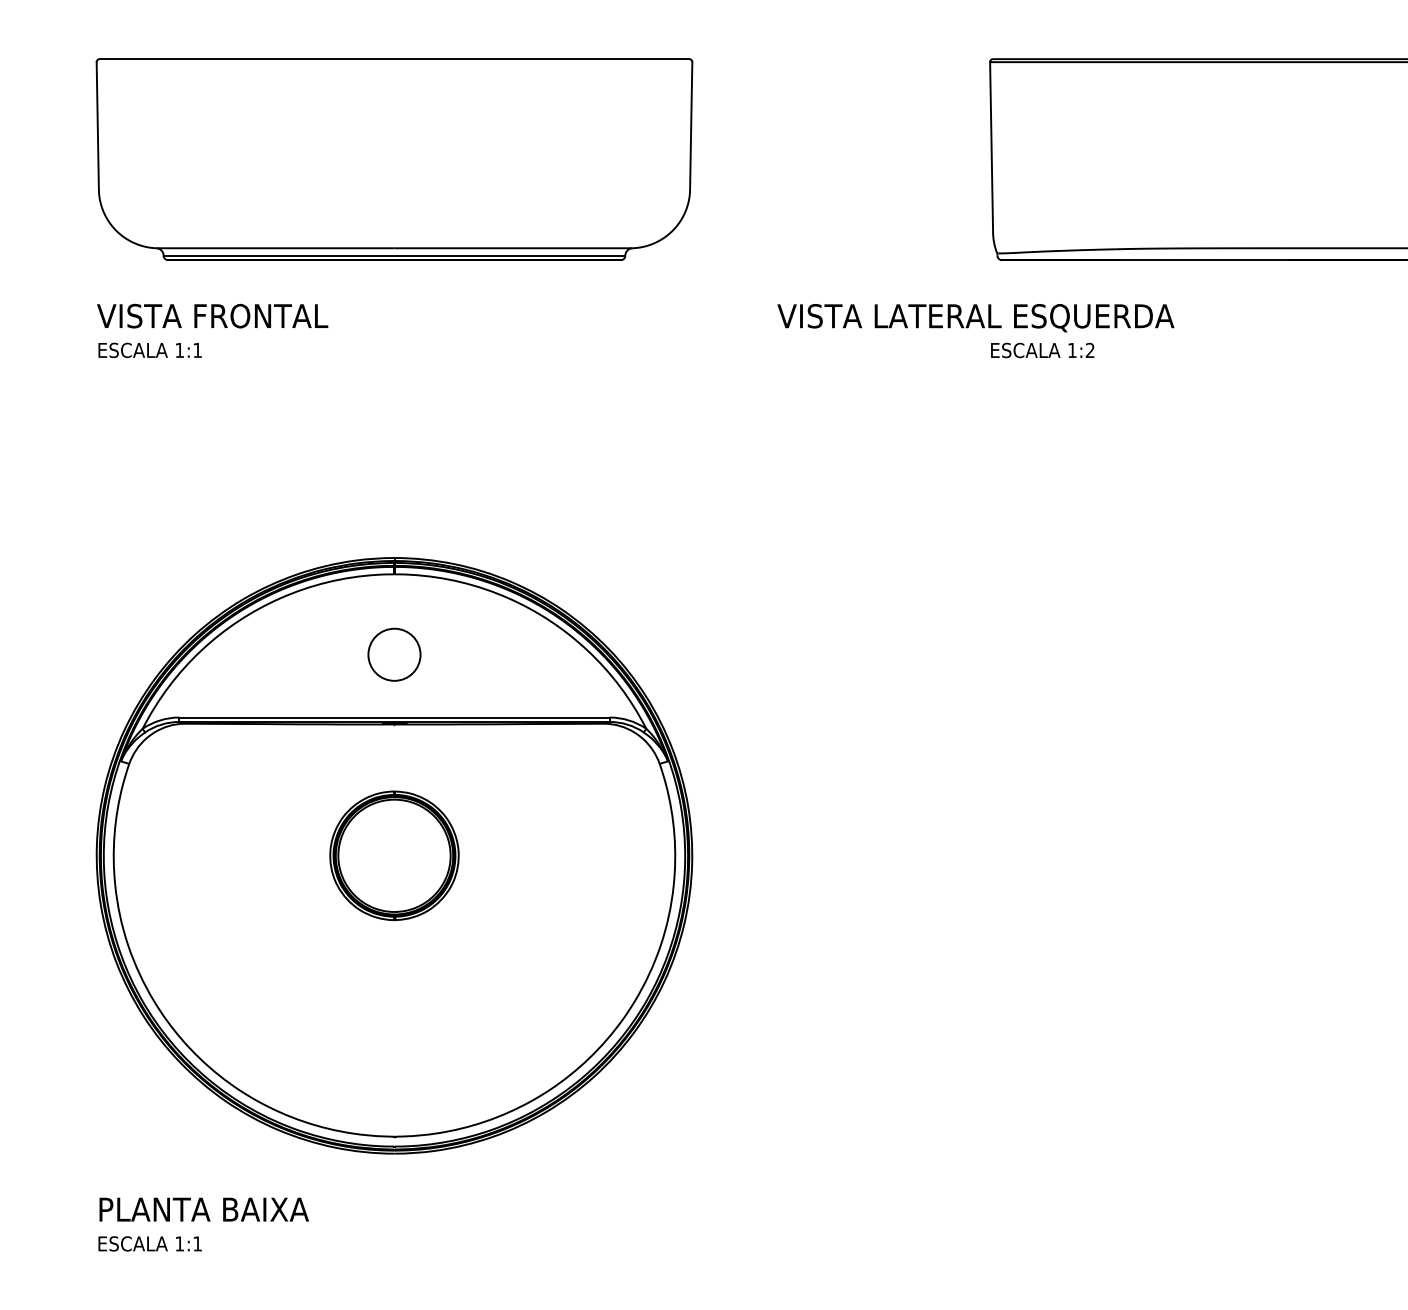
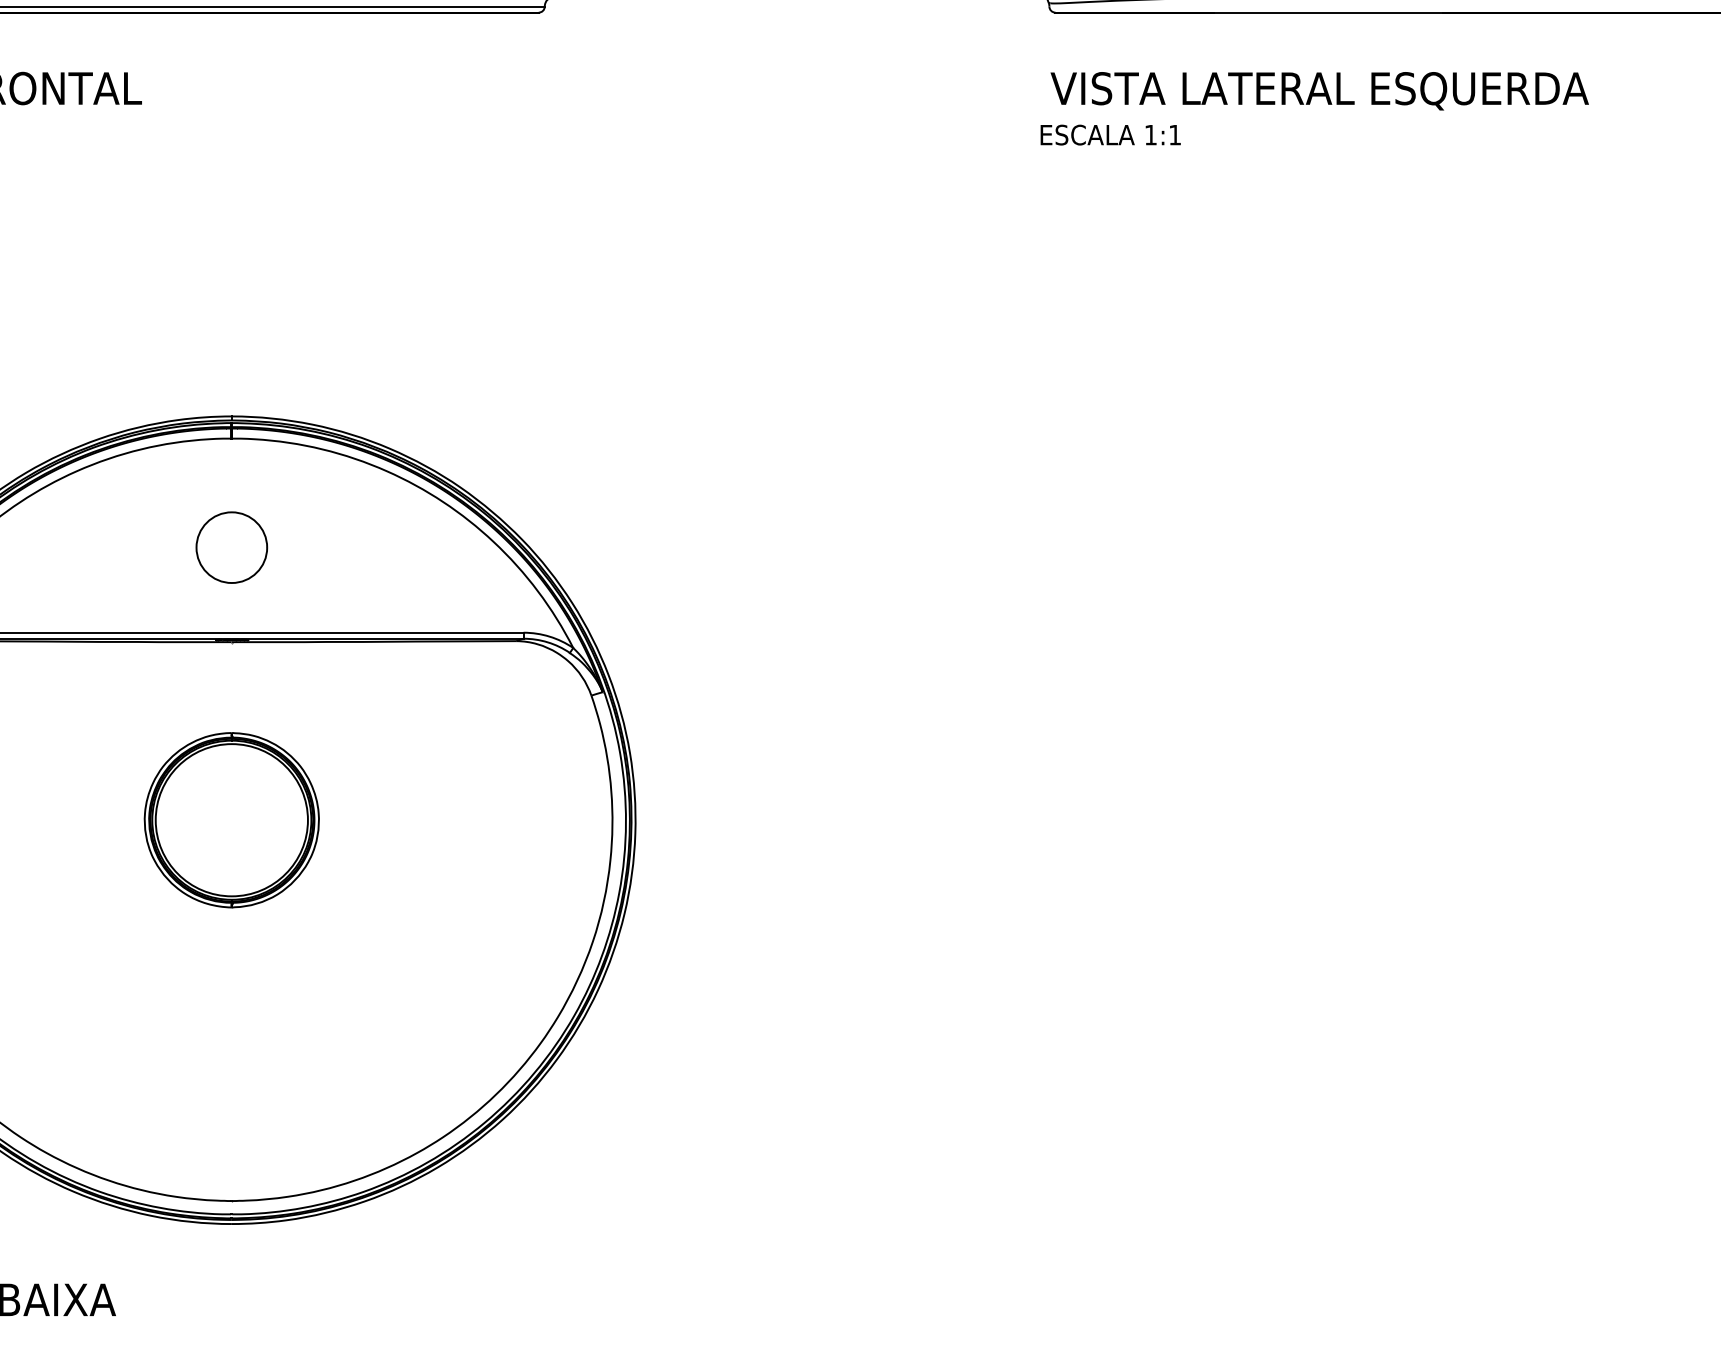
text: (975, 318) -> (1319, 91), moved
text: (1089, 349) -> (1174, 133), 1:2 -> 1:1

